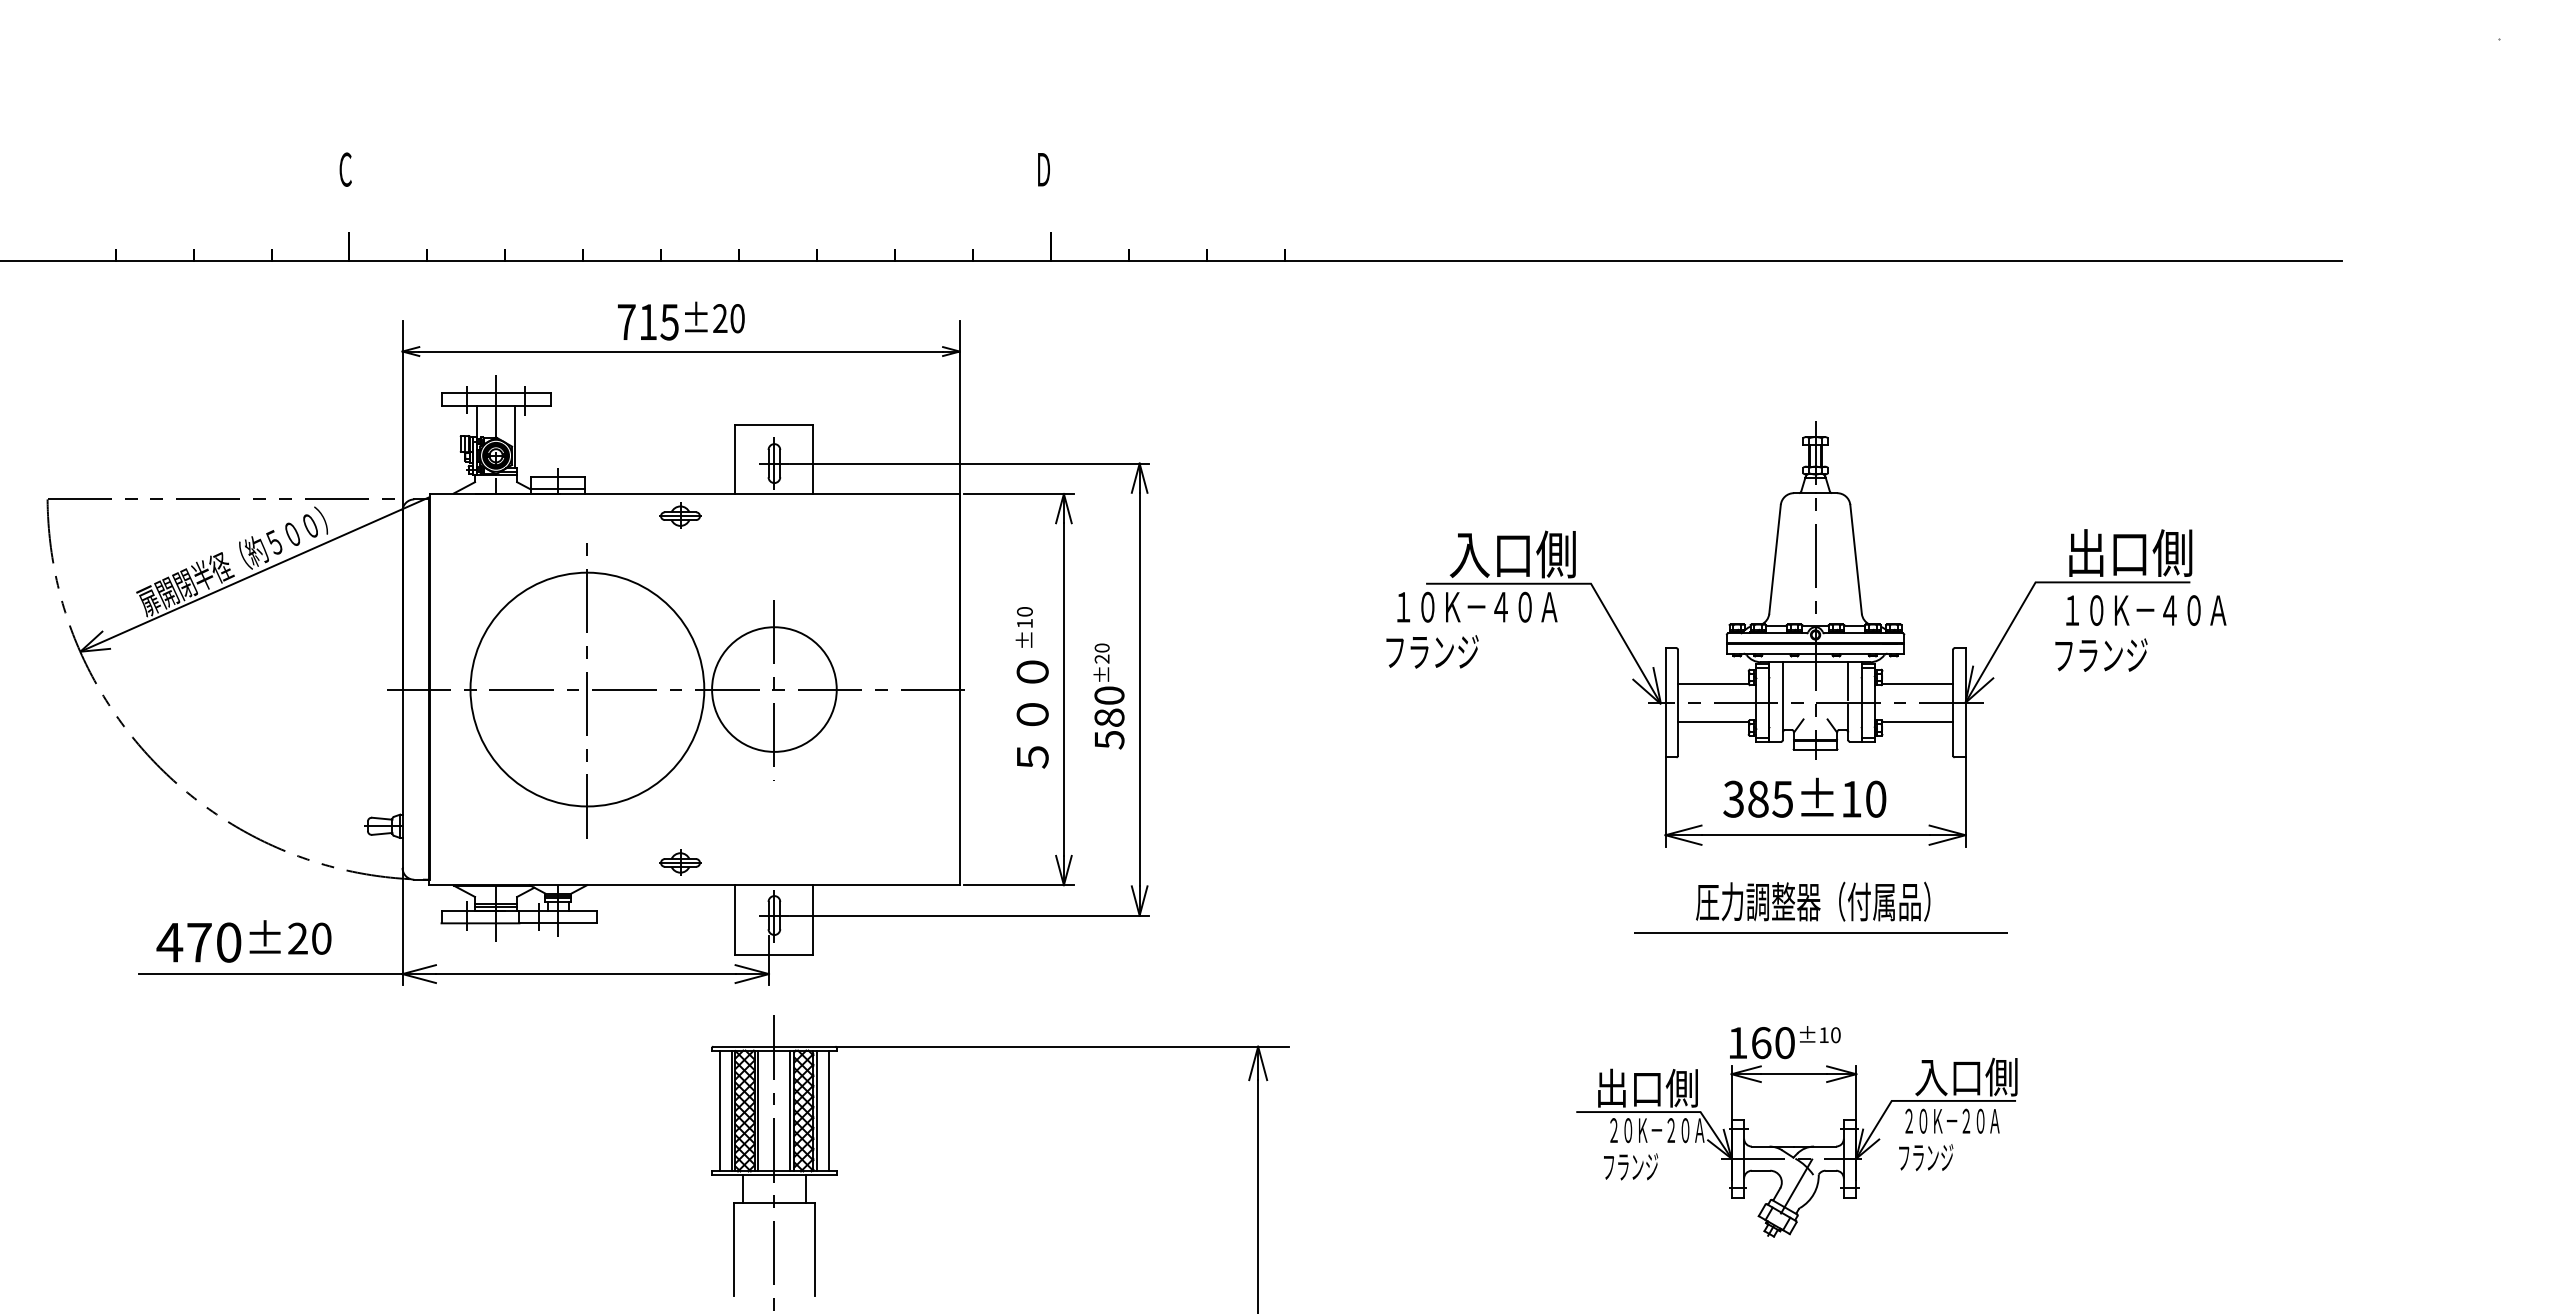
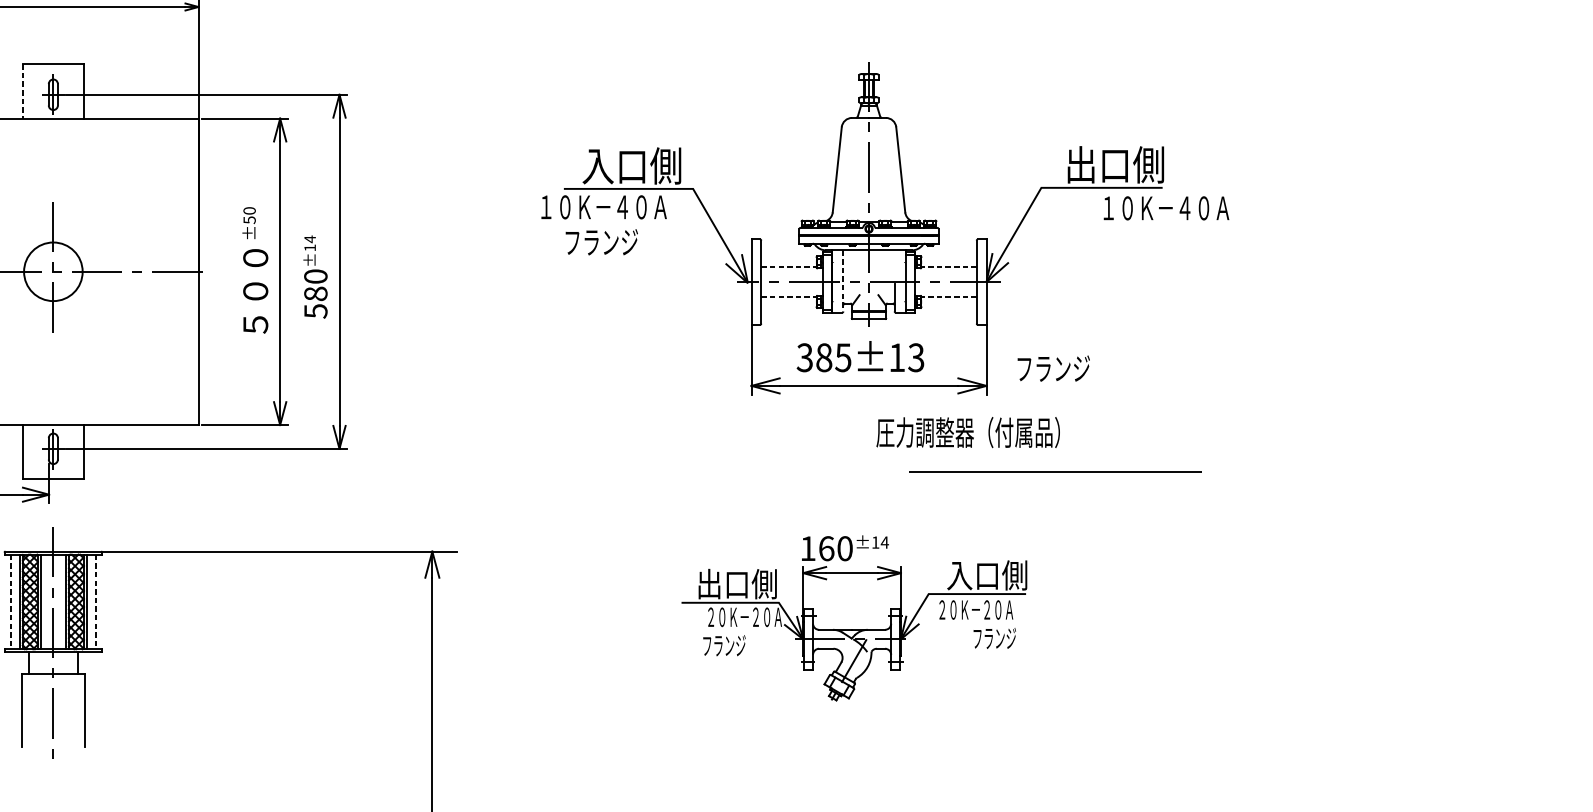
line: (735, 459) -> (22, 91), solid -> dashed
text: (2146, 610) -> (1166, 208), moved
text: (1024, 623) -> (249, 220), ±10 -> ±50
text: (1432, 651) -> (601, 241), moved
text: (1101, 653) -> (309, 243), ±20 -> ±14
text: (2101, 654) -> (1053, 368), moved
line: (1848, 681) -> (894, 265), removed
line: (1713, 683) -> (789, 267), solid -> dashed
line: (1917, 683) -> (948, 267), solid -> dashed
circle: (774, 689) -> (53, 271), size x0.6
line: (1782, 701) -> (843, 281), solid -> dashed
line: (1713, 721) -> (789, 296), solid -> dashed
line: (1917, 721) -> (948, 296), solid -> dashed
text: (1875, 798) -> (915, 357), 385±10 -> 385±13
text: (1813, 901) -> (968, 432), moved
line: (1820, 932) -> (1054, 471), moved
text: (1835, 1035) -> (884, 542), ±10 -> ±14
line: (719, 1111) -> (10, 602), solid -> dashed
line: (828, 1111) -> (95, 602), solid -> dashed
text: (1926, 1157) -> (995, 638), moved

